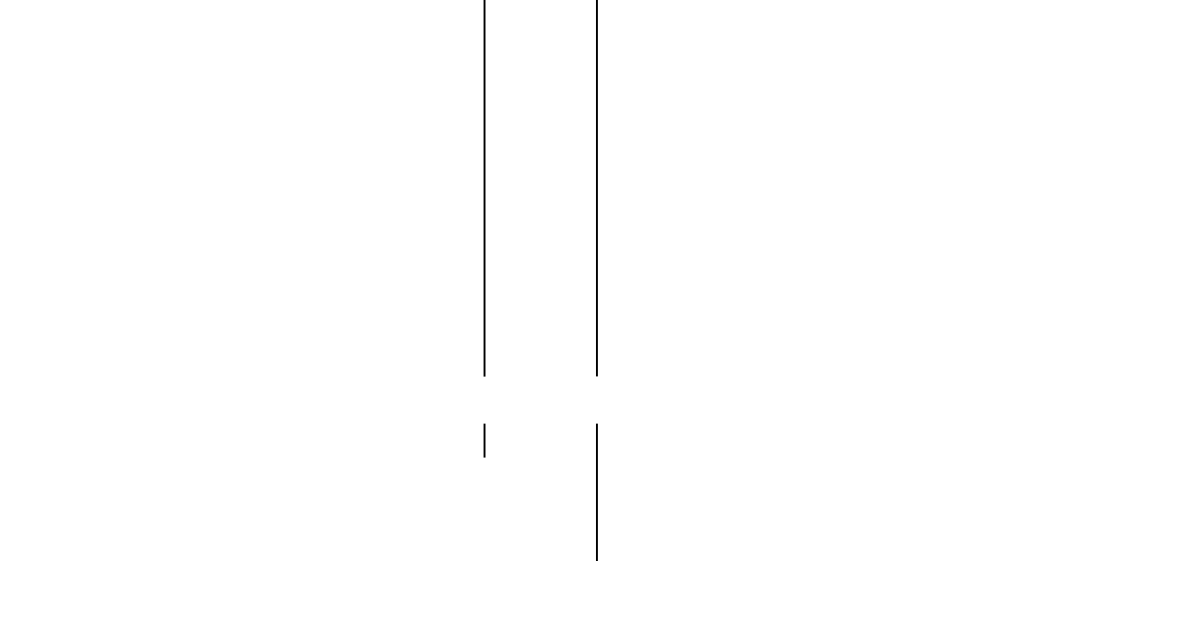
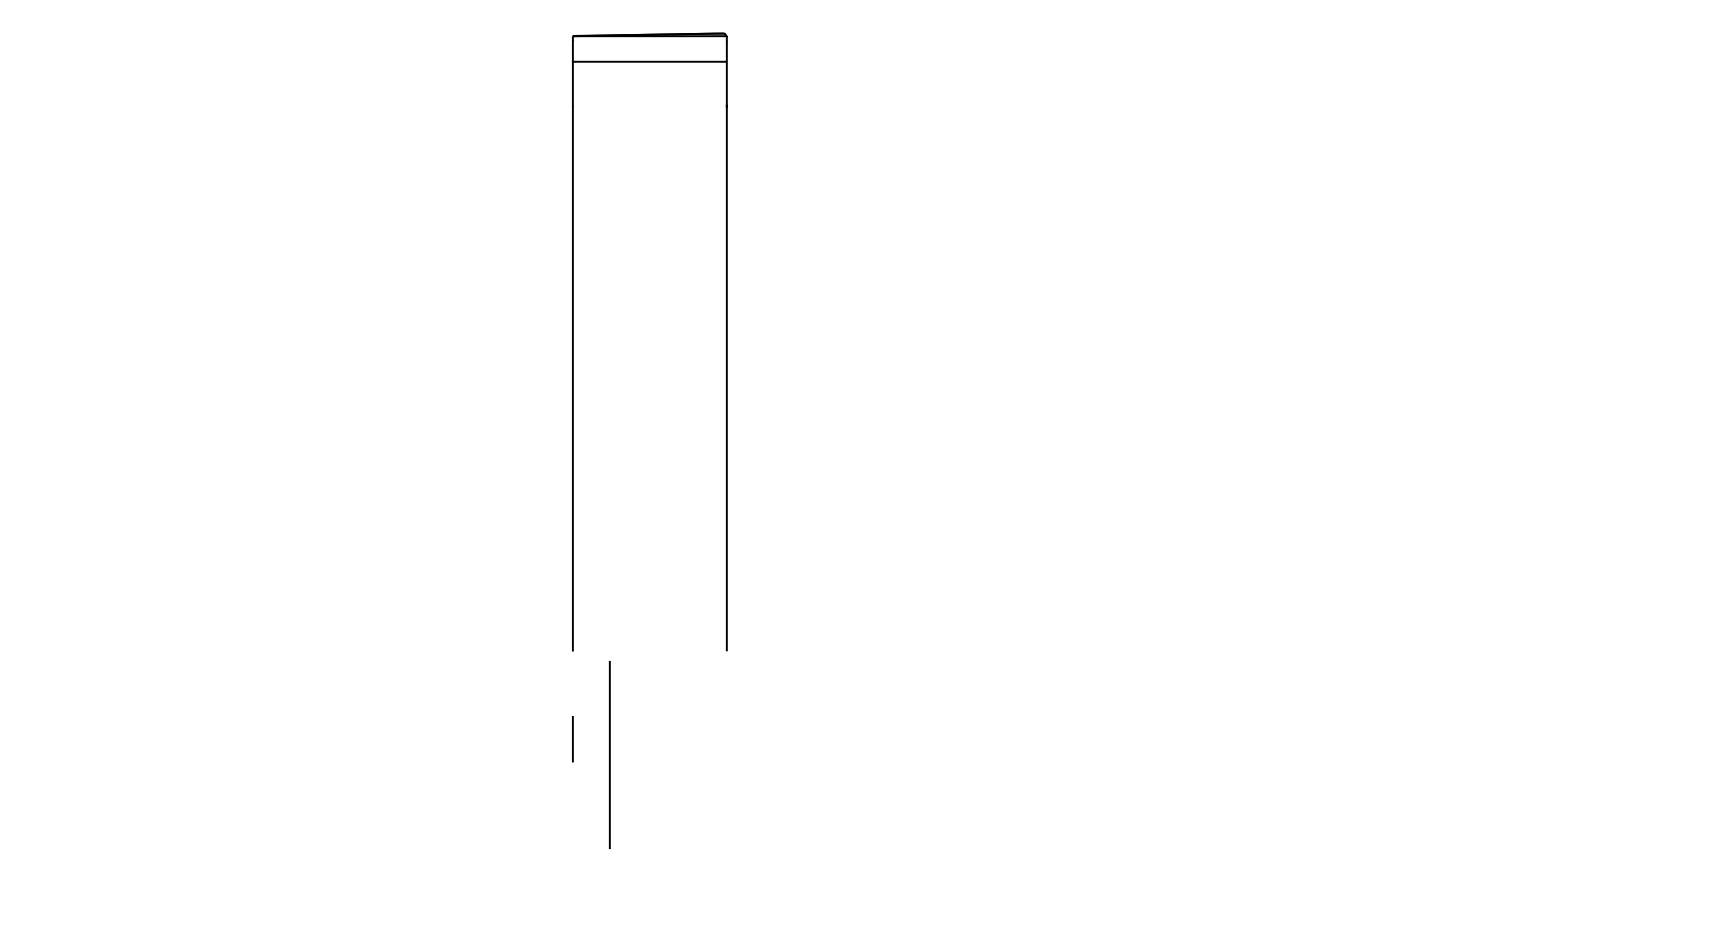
line: (596, 492) -> (609, 755), moved

